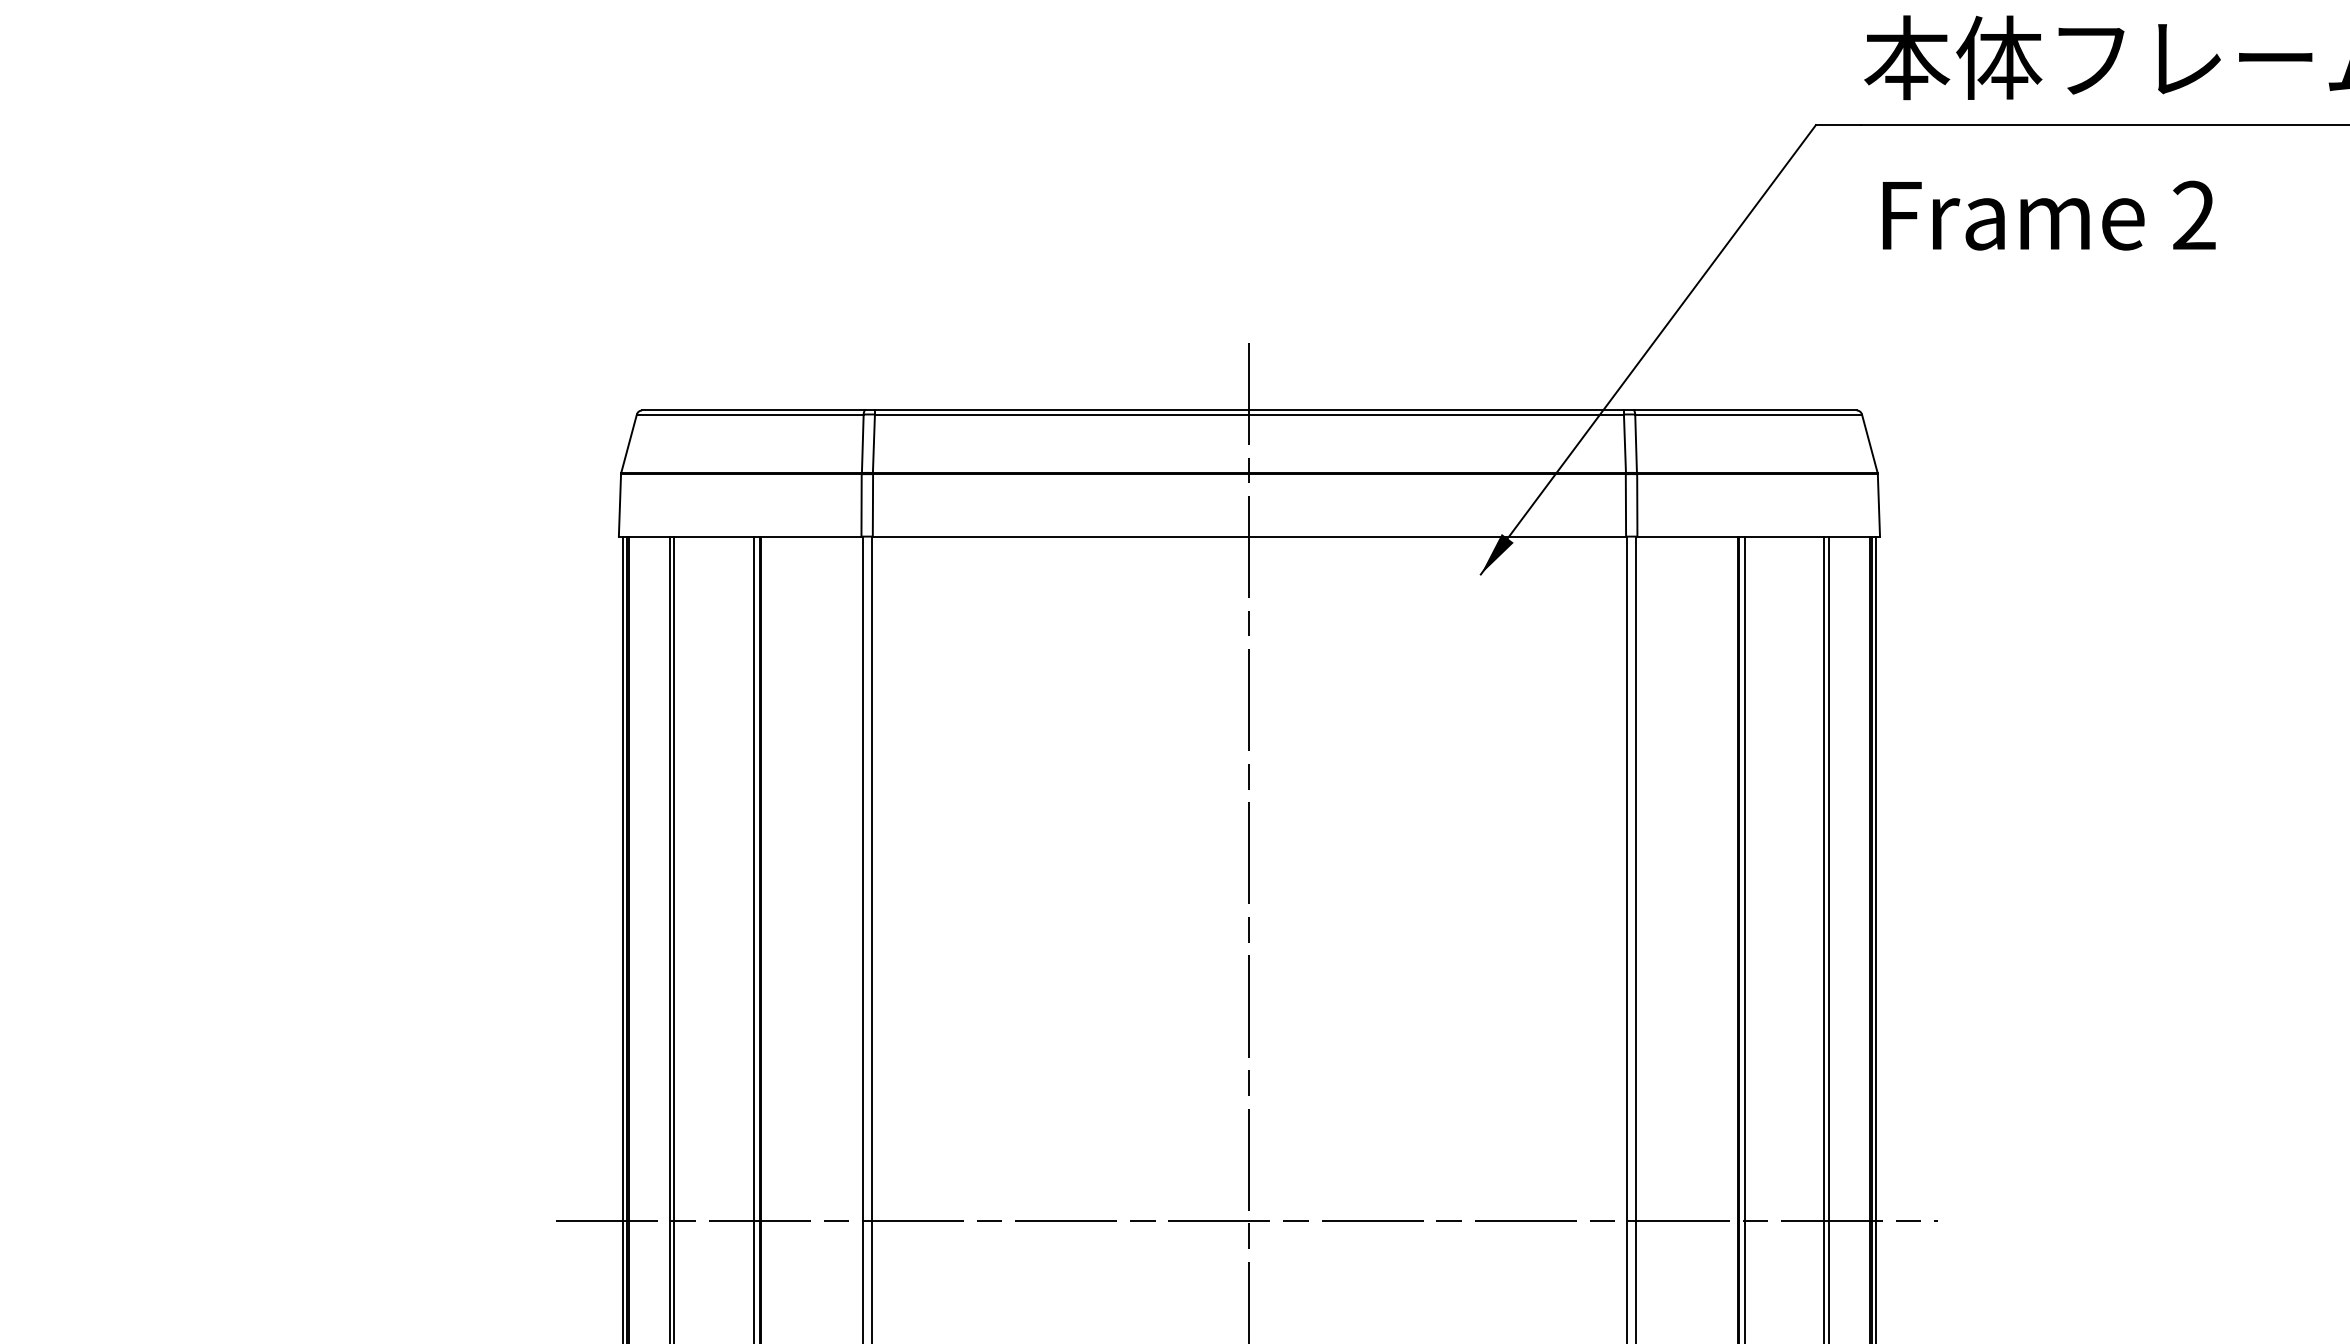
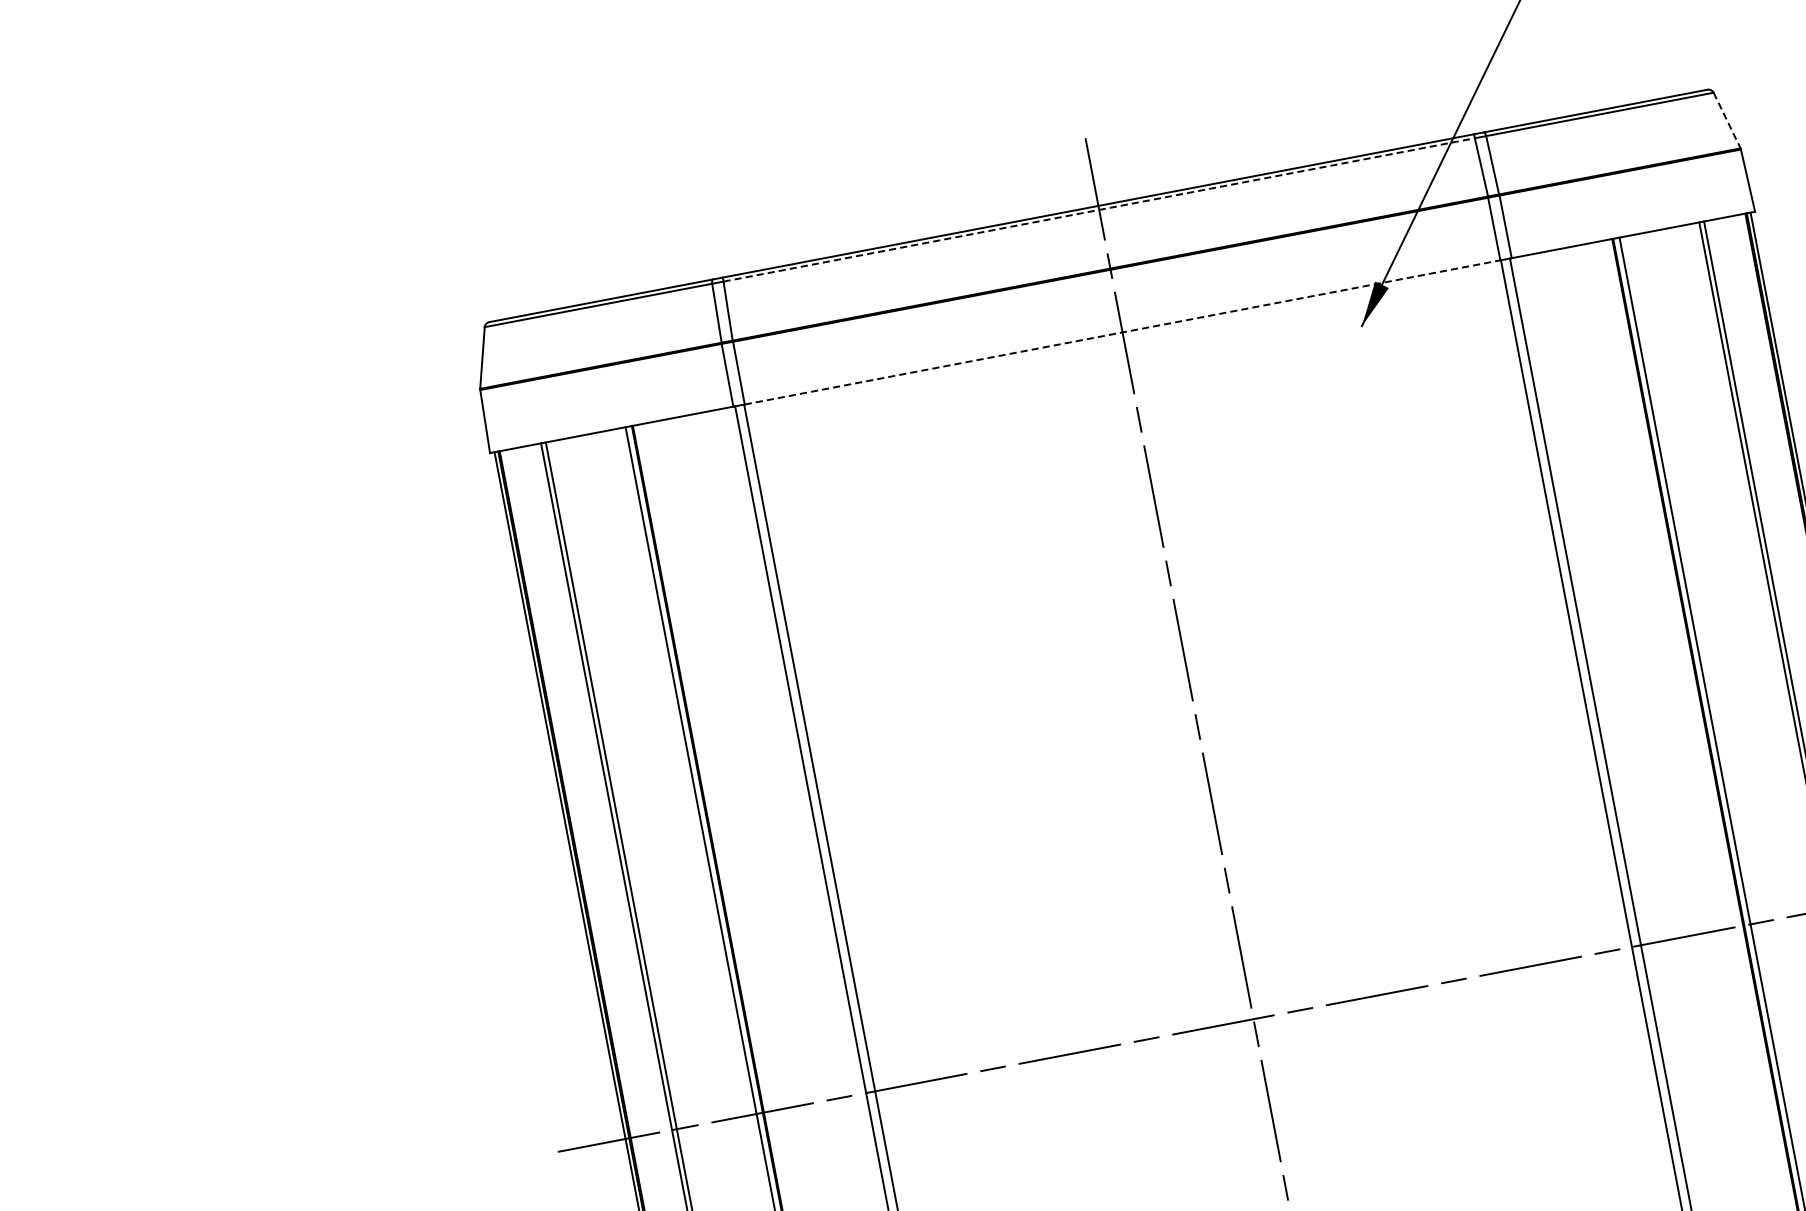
line: (1249, 414) -> (1099, 209), solid -> dashed
line: (1869, 444) -> (1726, 121), solid -> dashed
line: (1249, 536) -> (1122, 332), solid -> dashed

